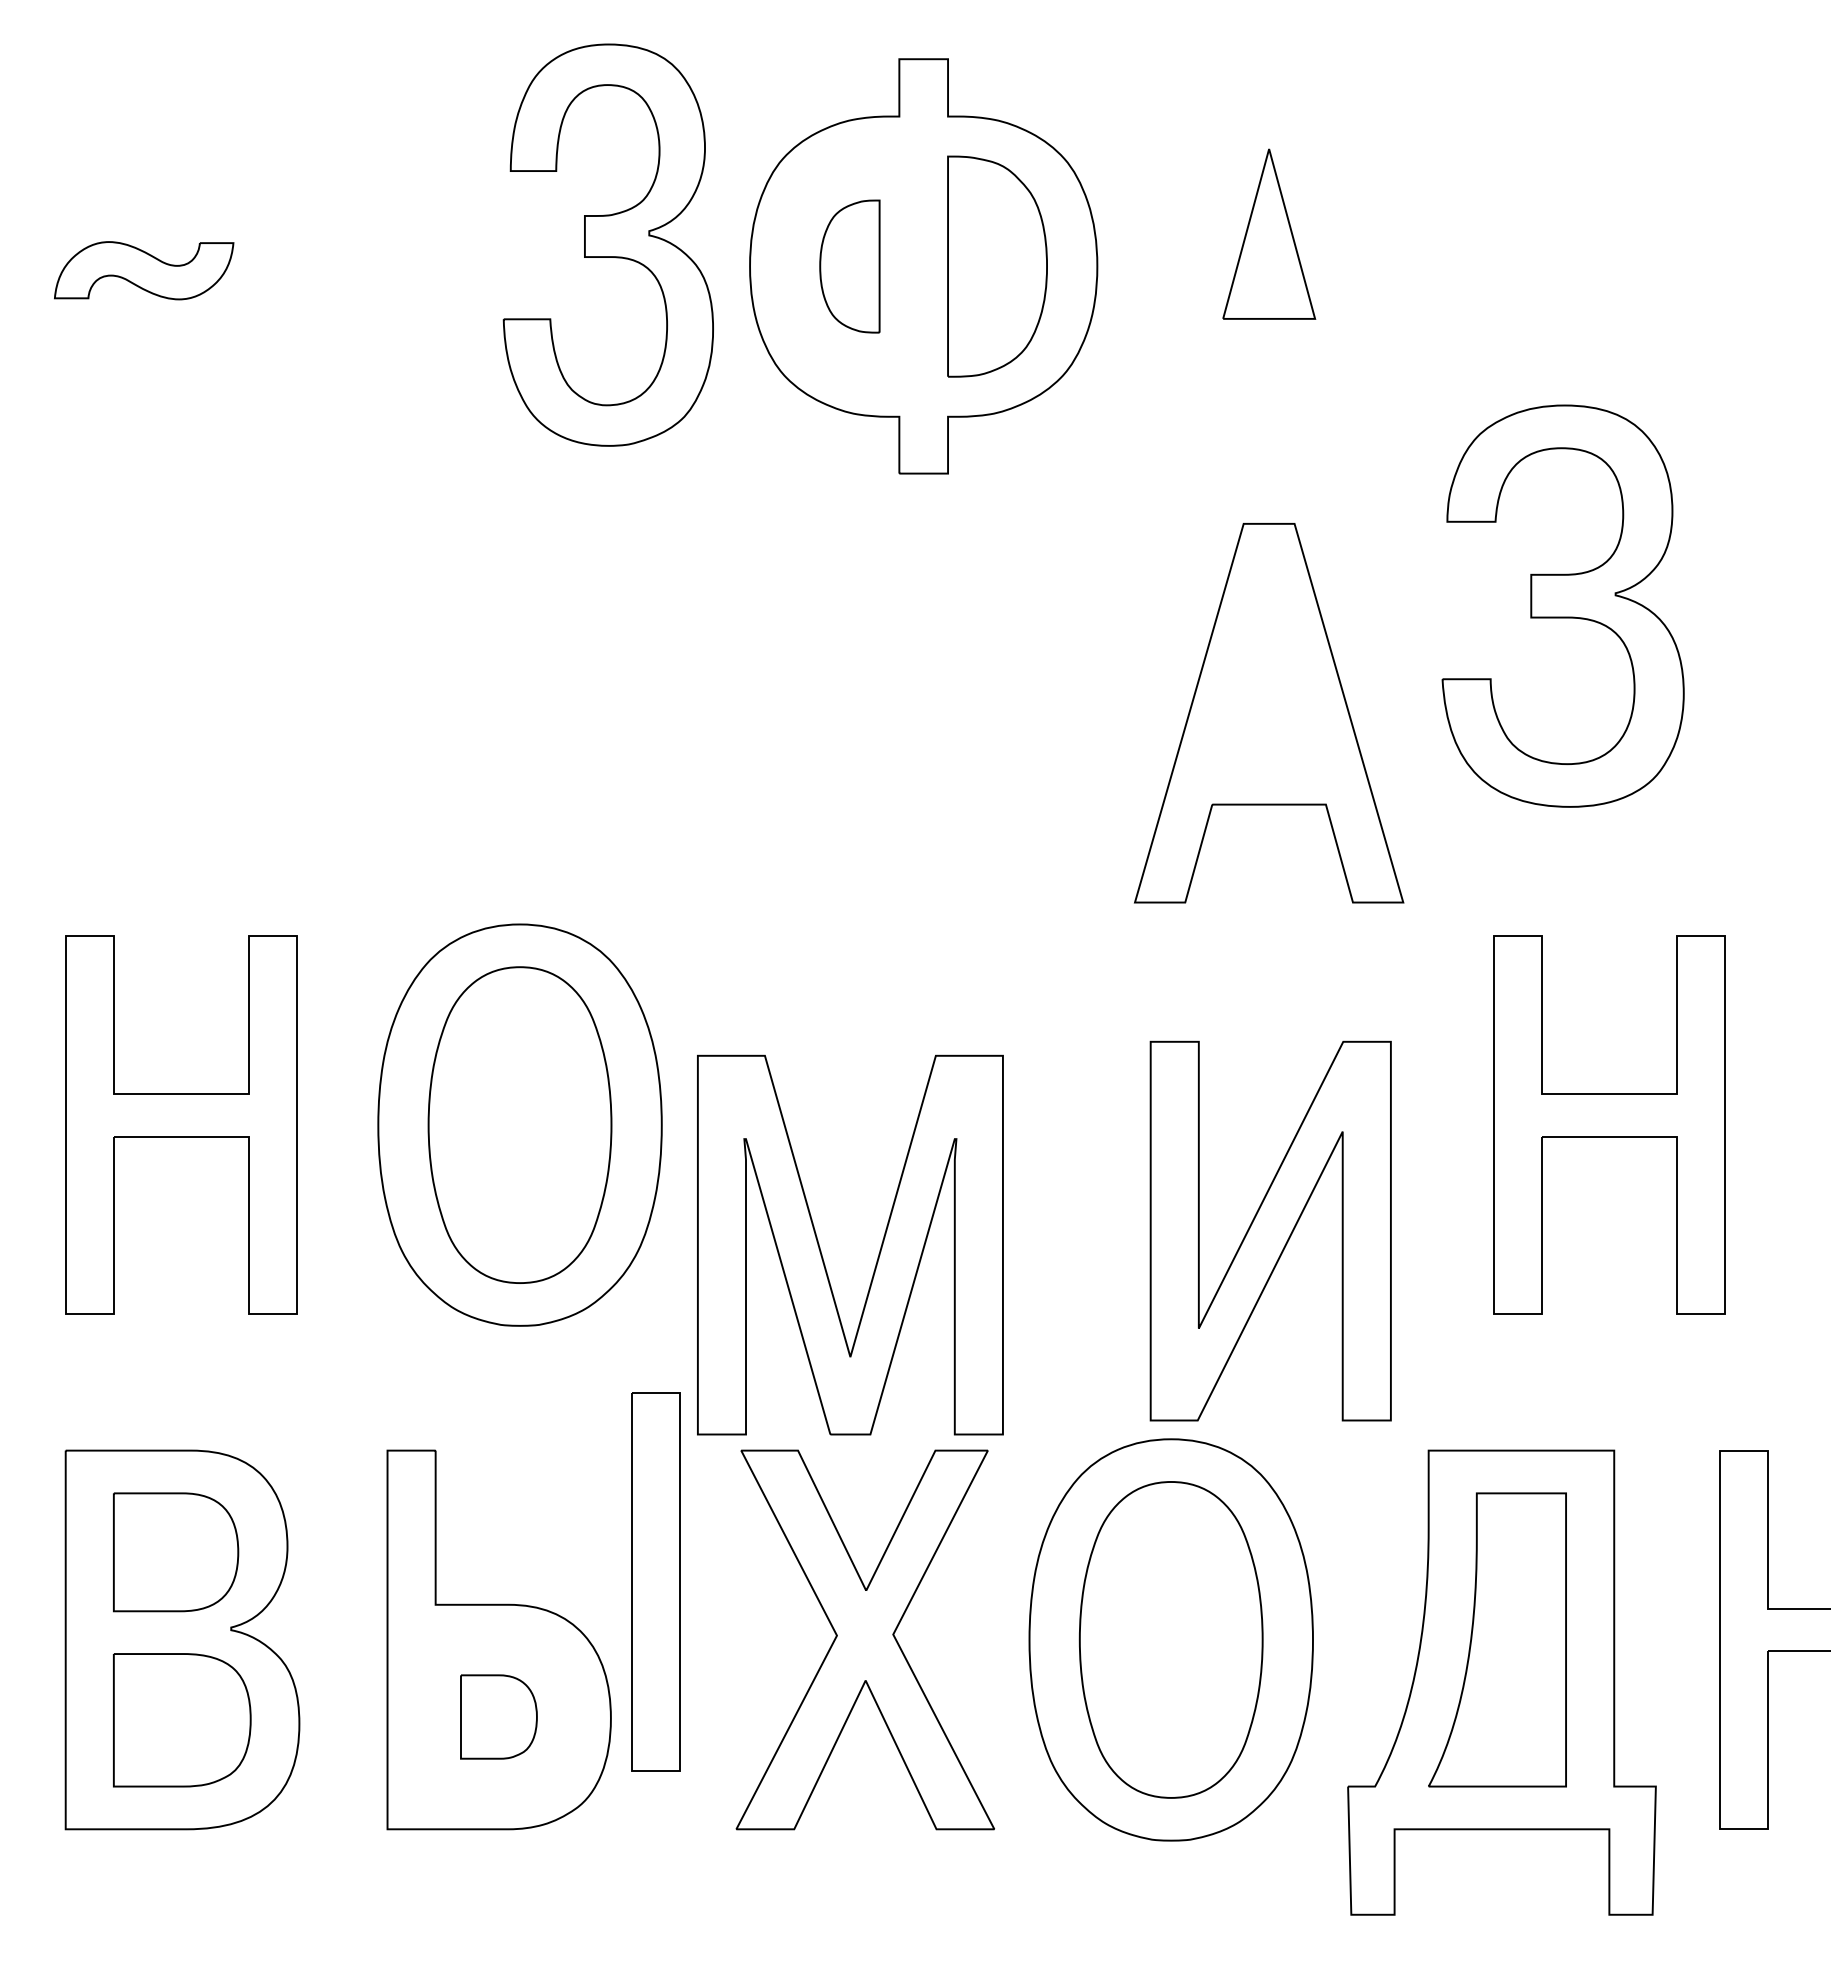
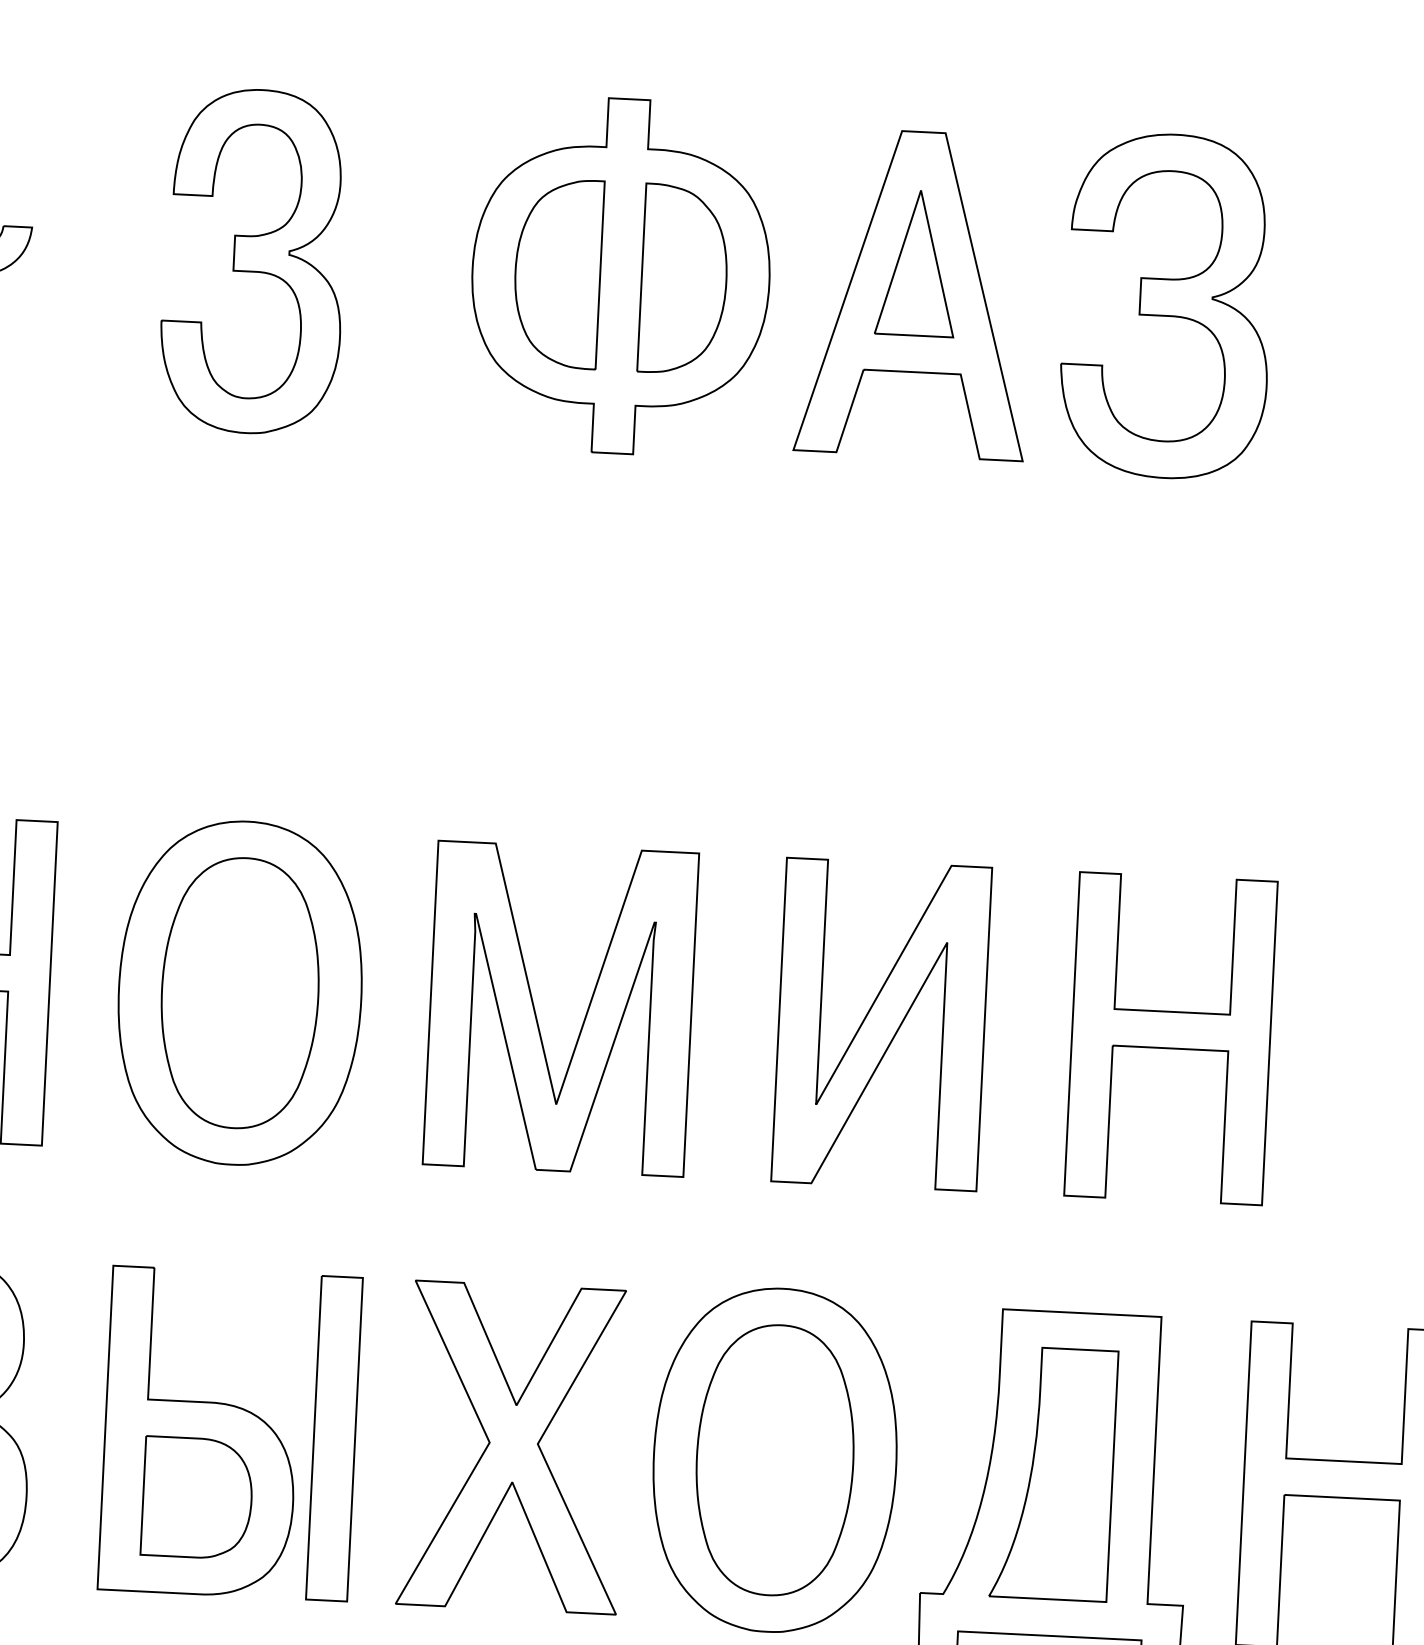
part: (607, 244) -> (253, 260), moved
part: (849, 266) -> (557, 273), size x1.67
part: (1562, 605) -> (1166, 305), moved
part: (1269, 713) -> (916, 294), moved
part: (1270, 1230) -> (881, 1023), moved
part: (878, 1253) -> (584, 1017), moved
part: (655, 1581) -> (334, 1438), moved
part: (498, 1716) -> (197, 1497), size x1.67

